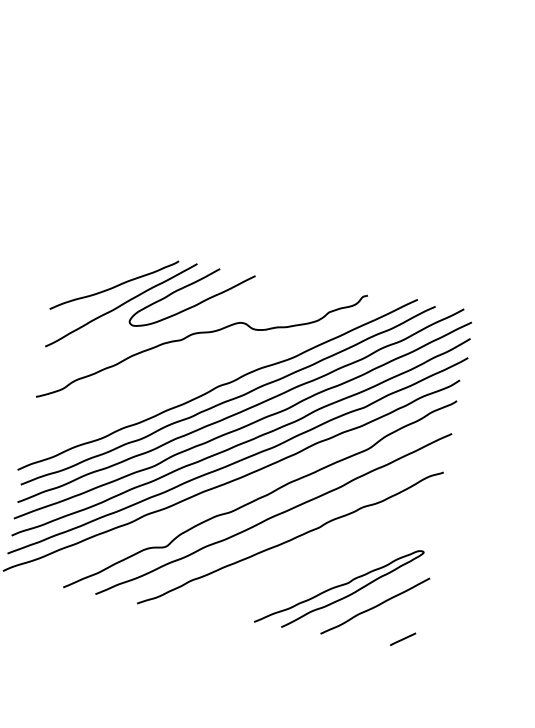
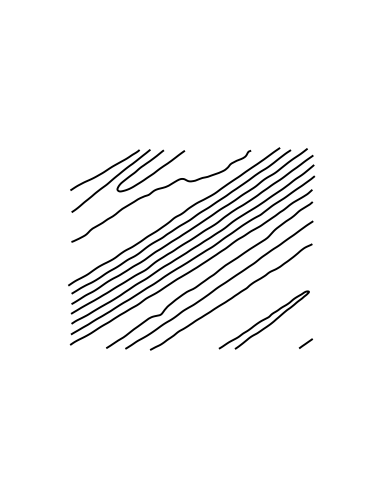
line: (374, 606) -> (286, 327), removed

